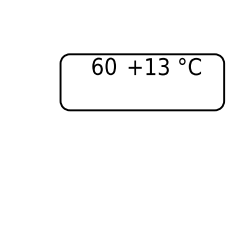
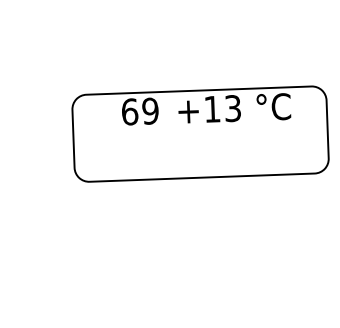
text: (110, 66) -> (150, 111), 60 -> 69

